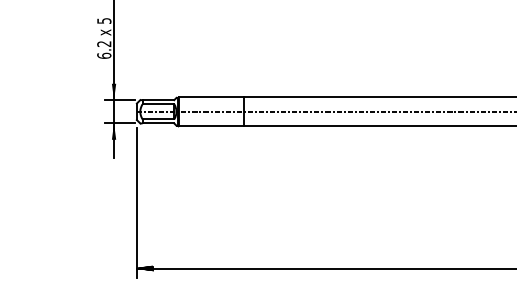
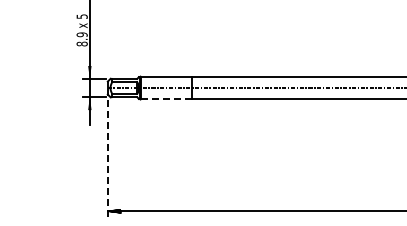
text: (103, 50) -> (81, 39), 6.2 -> 8.9
line: (211, 126) -> (166, 99), solid -> dashed
line: (136, 203) -> (107, 160), solid -> dashed

